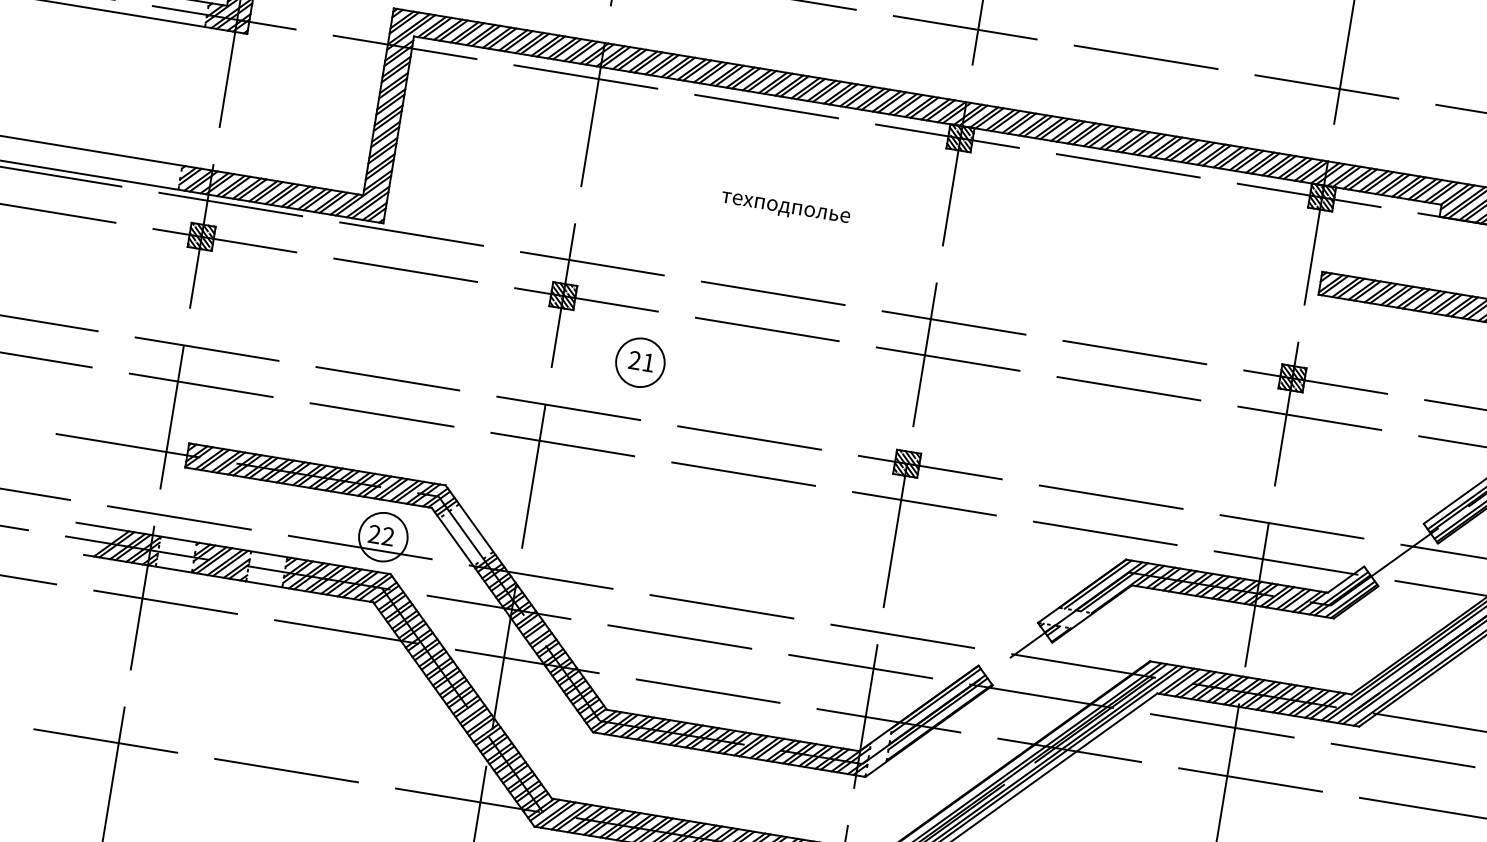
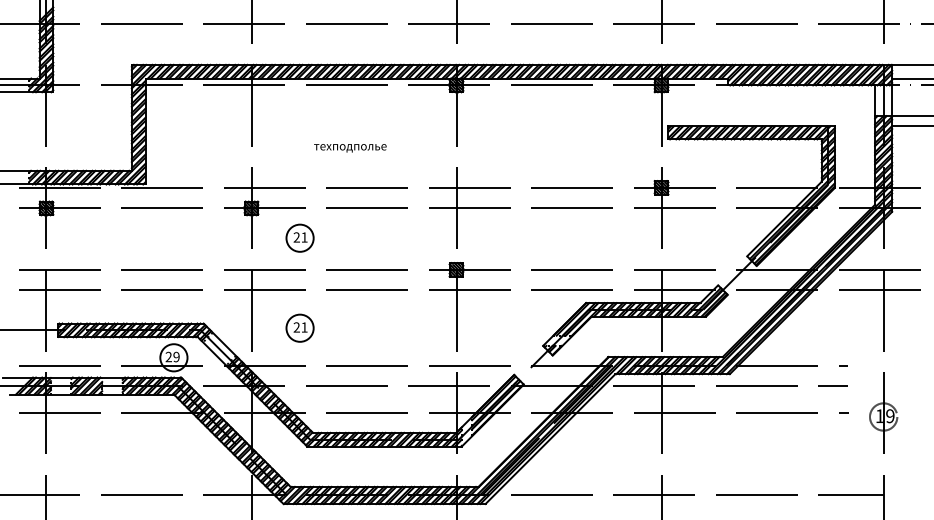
text: (785, 209) -> (350, 148), moved
part: (613, 520) -> (299, 327), added
text: (387, 537) -> (176, 357), 22 -> 29

